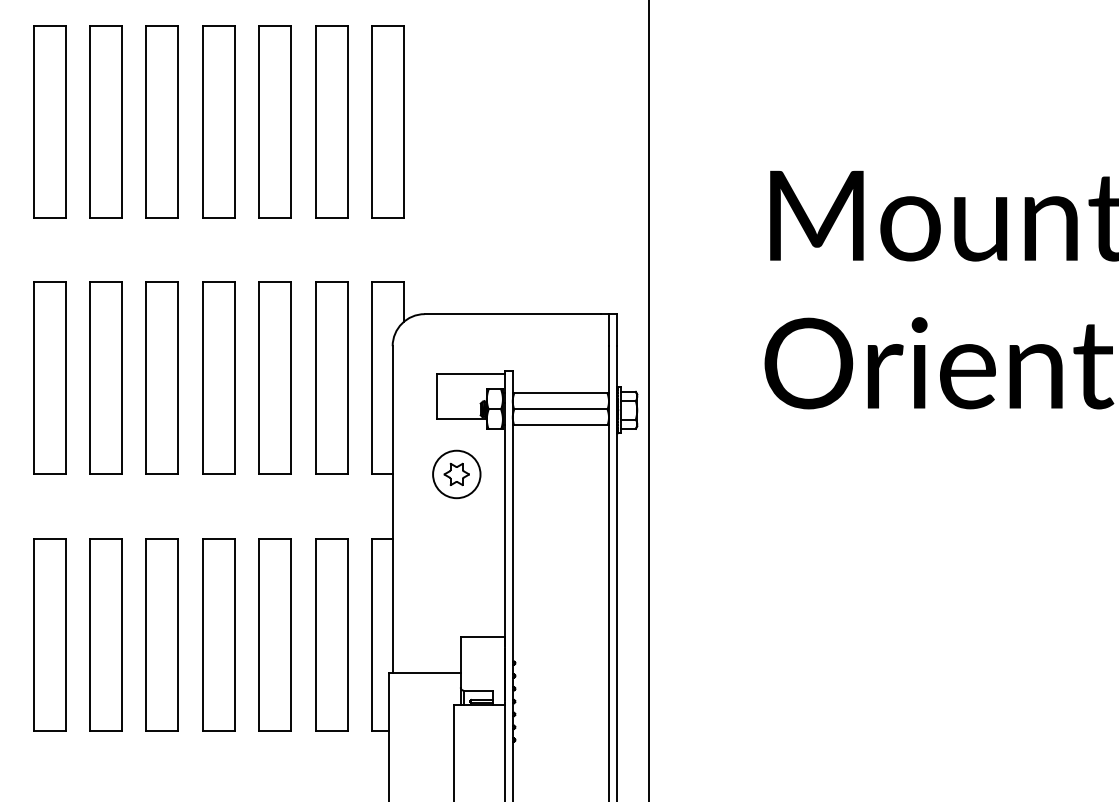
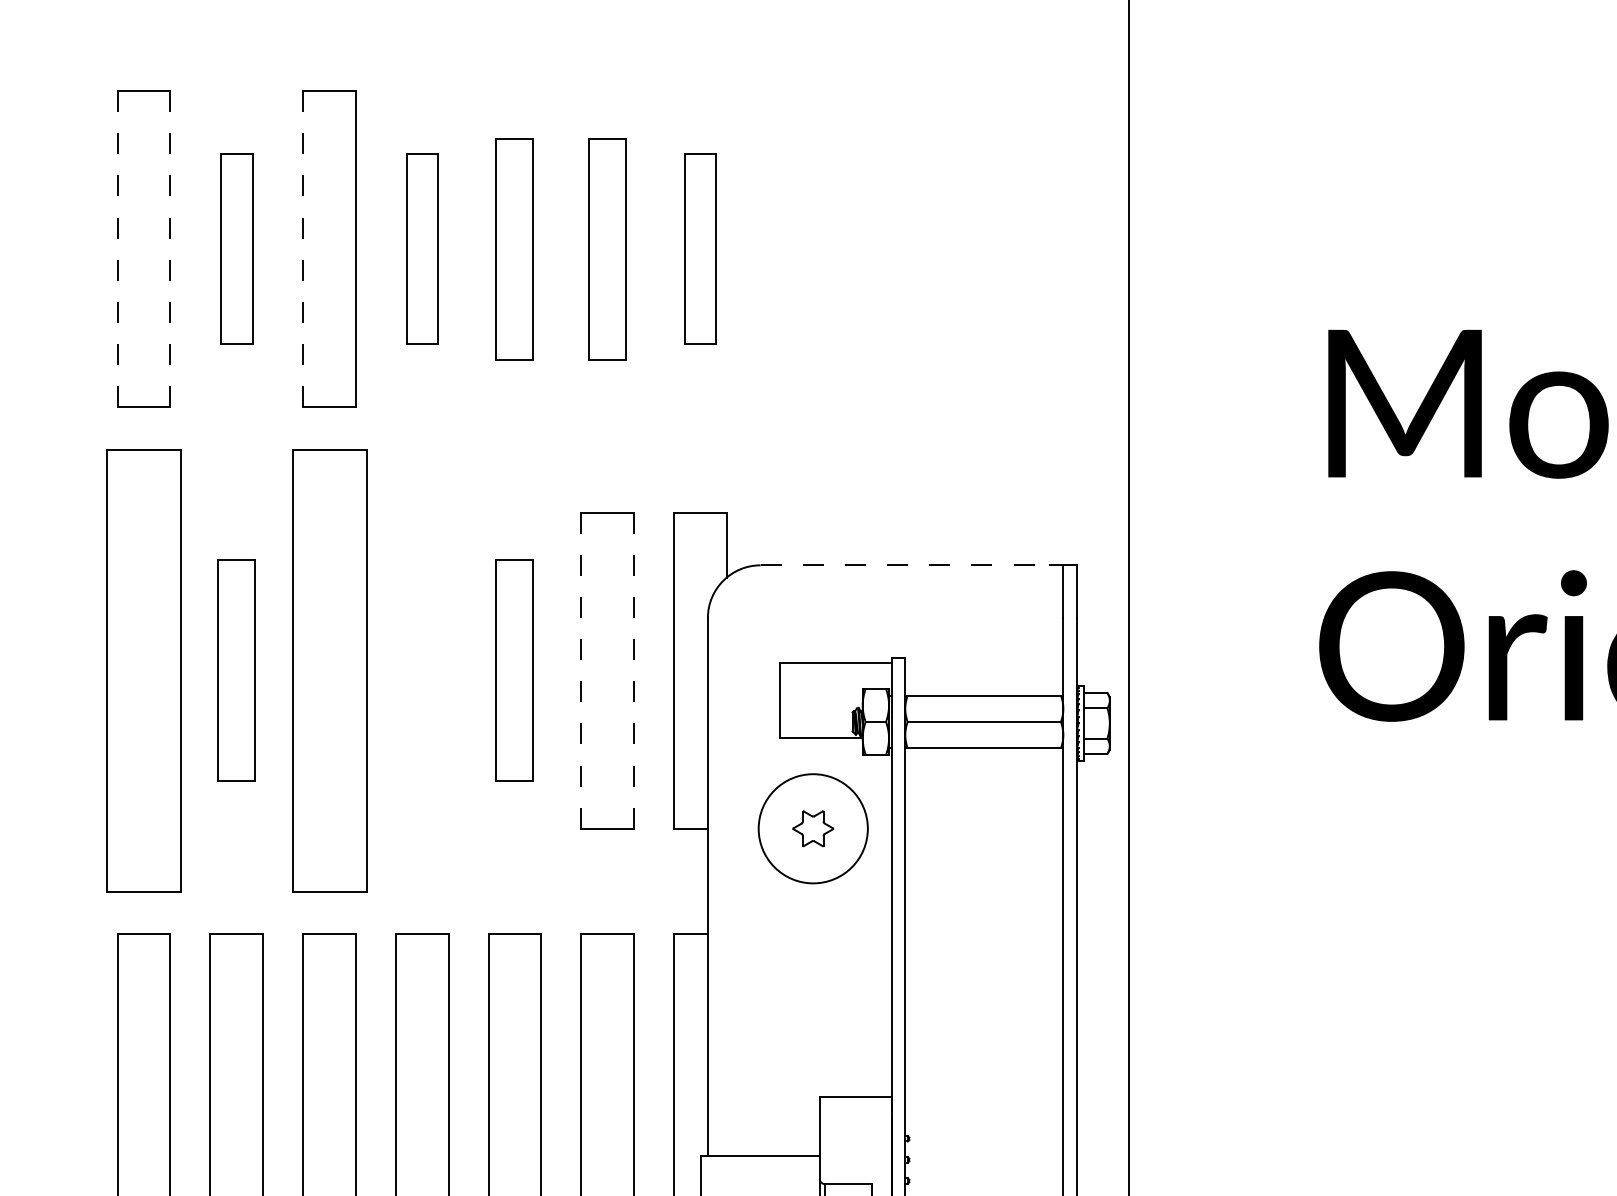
line: (33, 121) -> (117, 248), solid -> dashed
part: (105, 121) -> (235, 248), size x0.6
line: (146, 121) -> (303, 248), solid -> dashed
part: (218, 121) -> (421, 248), size x0.6
part: (274, 121) -> (513, 248), size x0.7
part: (331, 121) -> (607, 248), size x0.7
part: (387, 121) -> (699, 248), size x0.6
line: (65, 122) -> (170, 250), solid -> dashed
line: (513, 314) -> (906, 565), solid -> dashed
part: (49, 377) -> (143, 669), size x1.4
part: (105, 377) -> (235, 669), size x0.7
part: (161, 377) -> (327, 669), size x1.4
part: (218, 377) -> (421, 669), removed
part: (274, 377) -> (513, 669), size x0.7
line: (315, 377) -> (581, 669), solid -> dashed
line: (347, 378) -> (633, 671), solid -> dashed
circle: (456, 474) -> (812, 828), size x1.4

